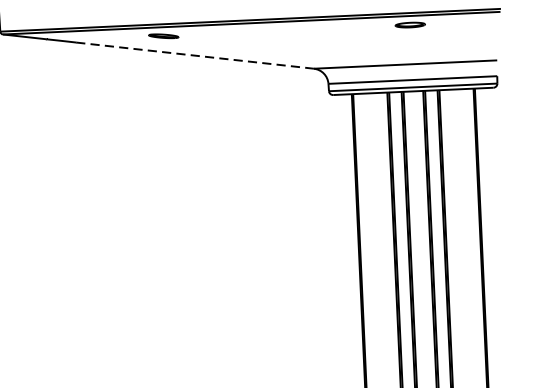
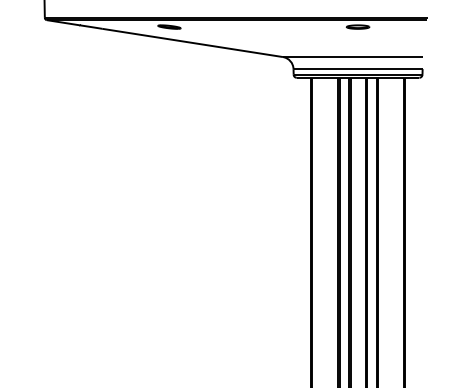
line: (196, 56) -> (193, 43), dashed -> solid

